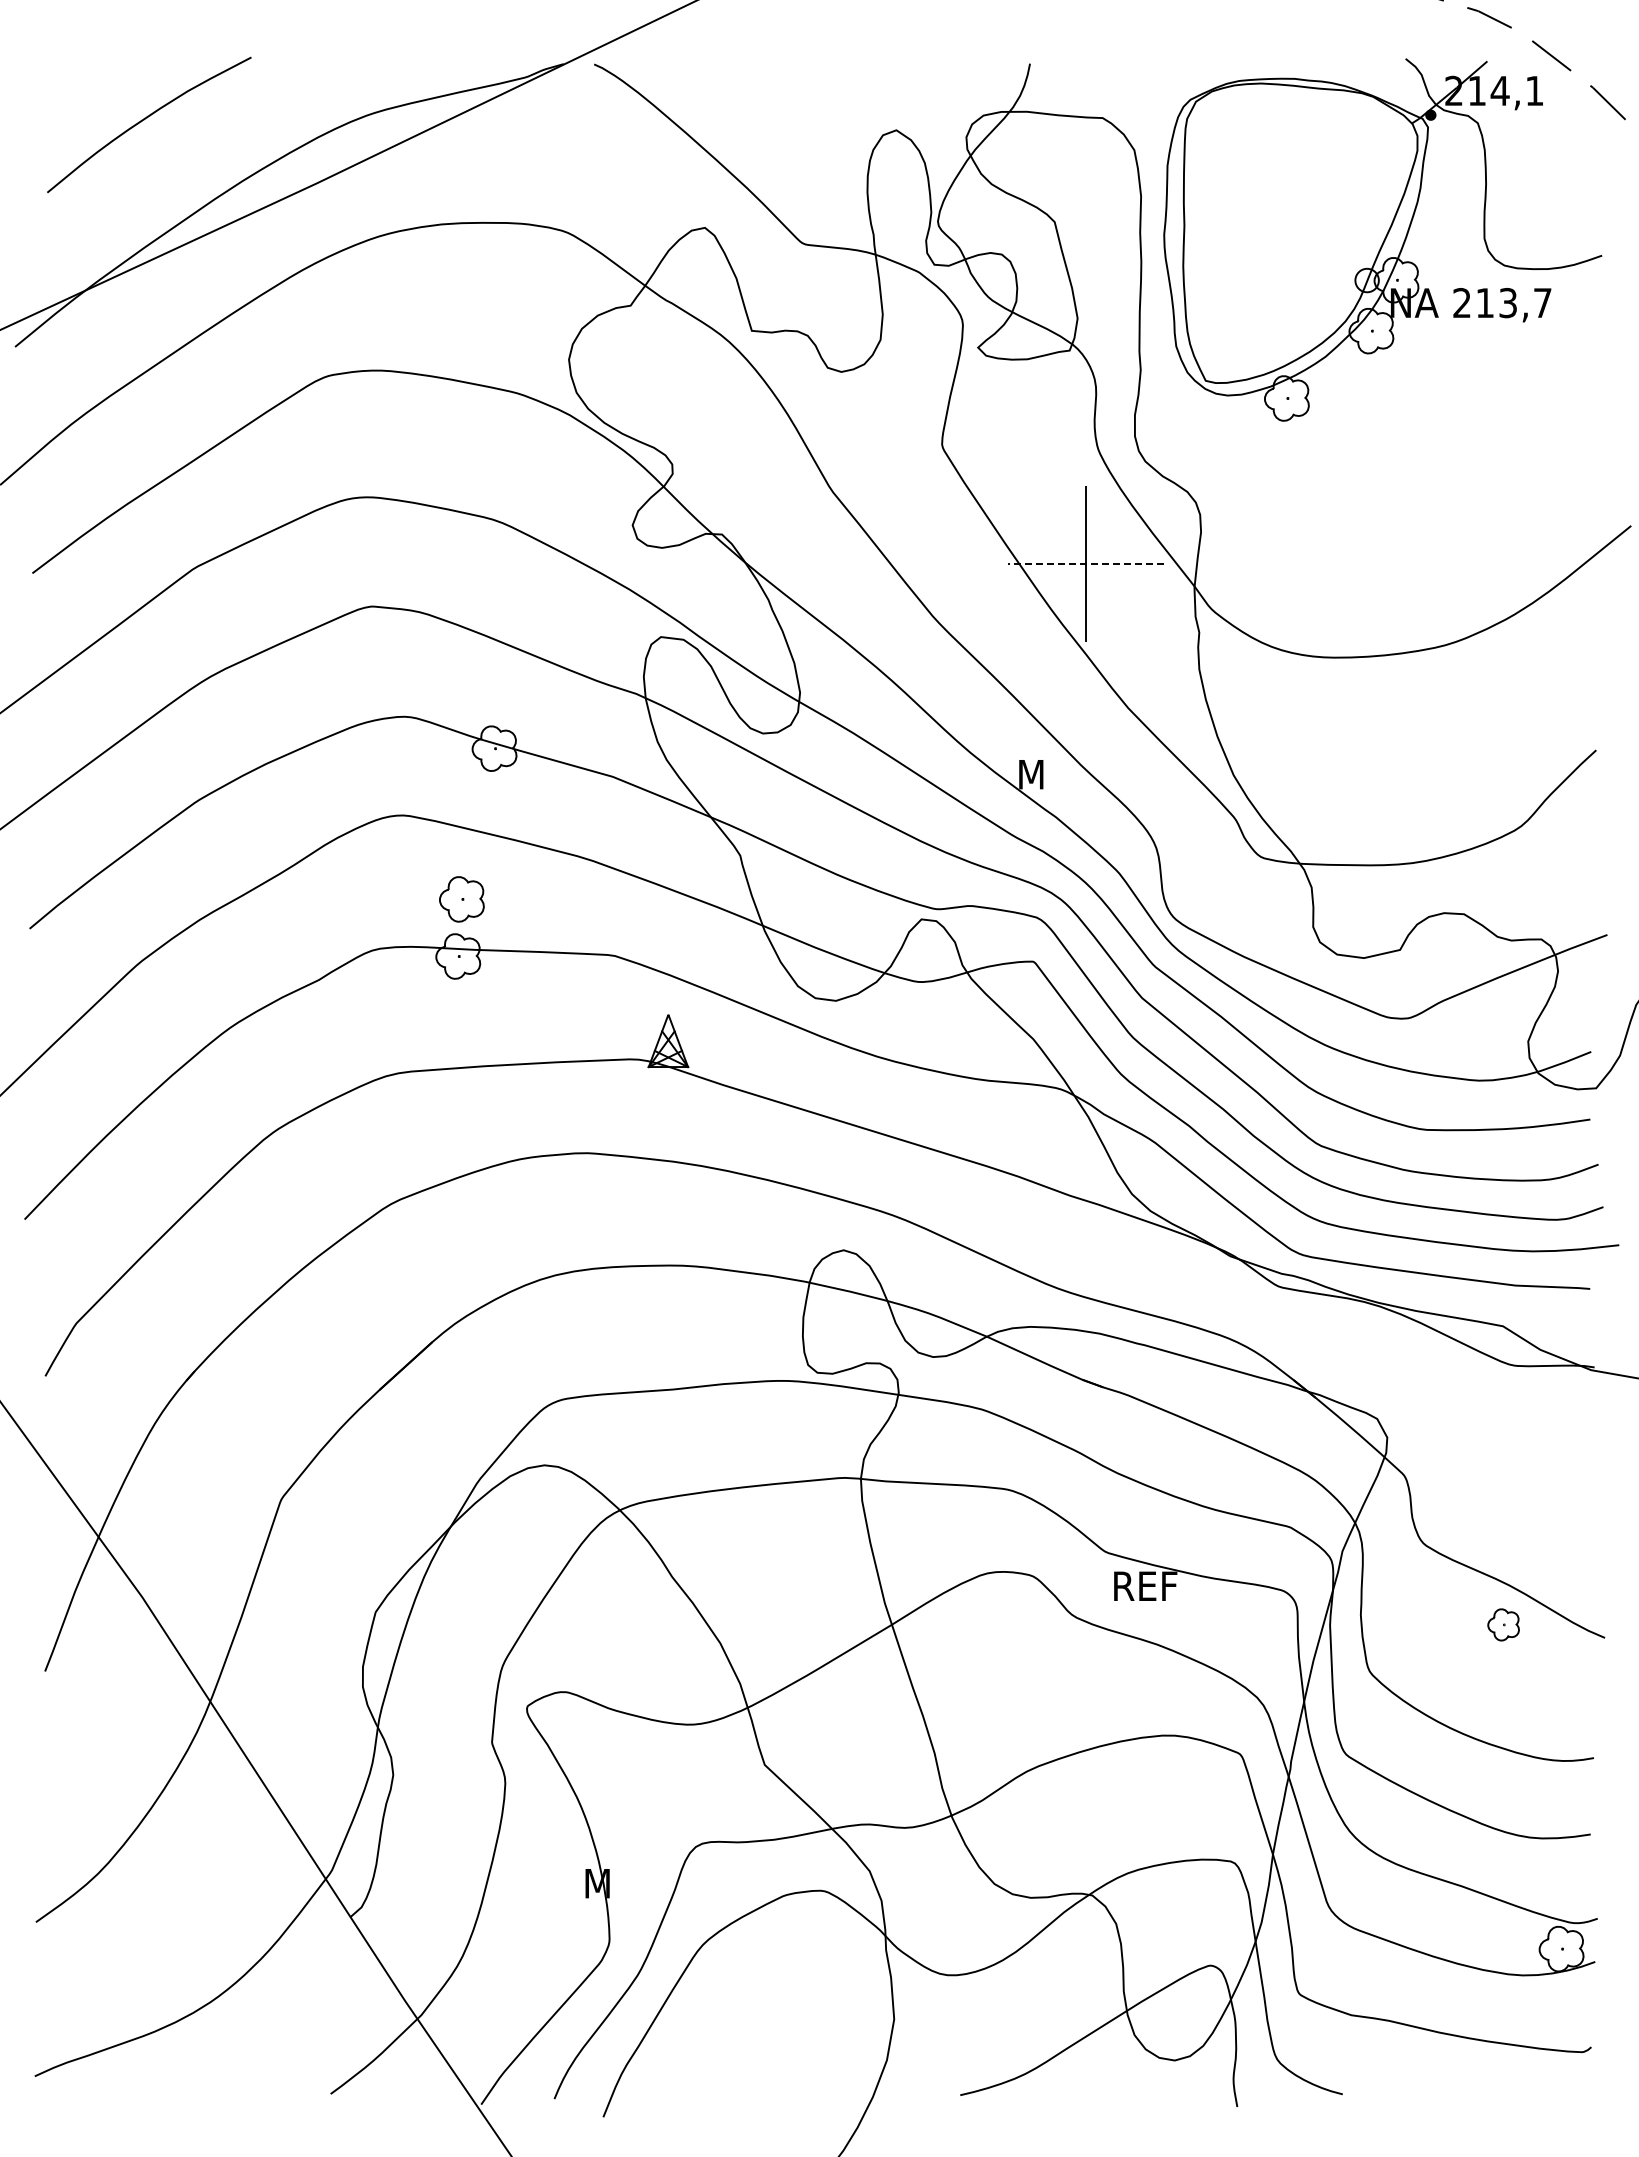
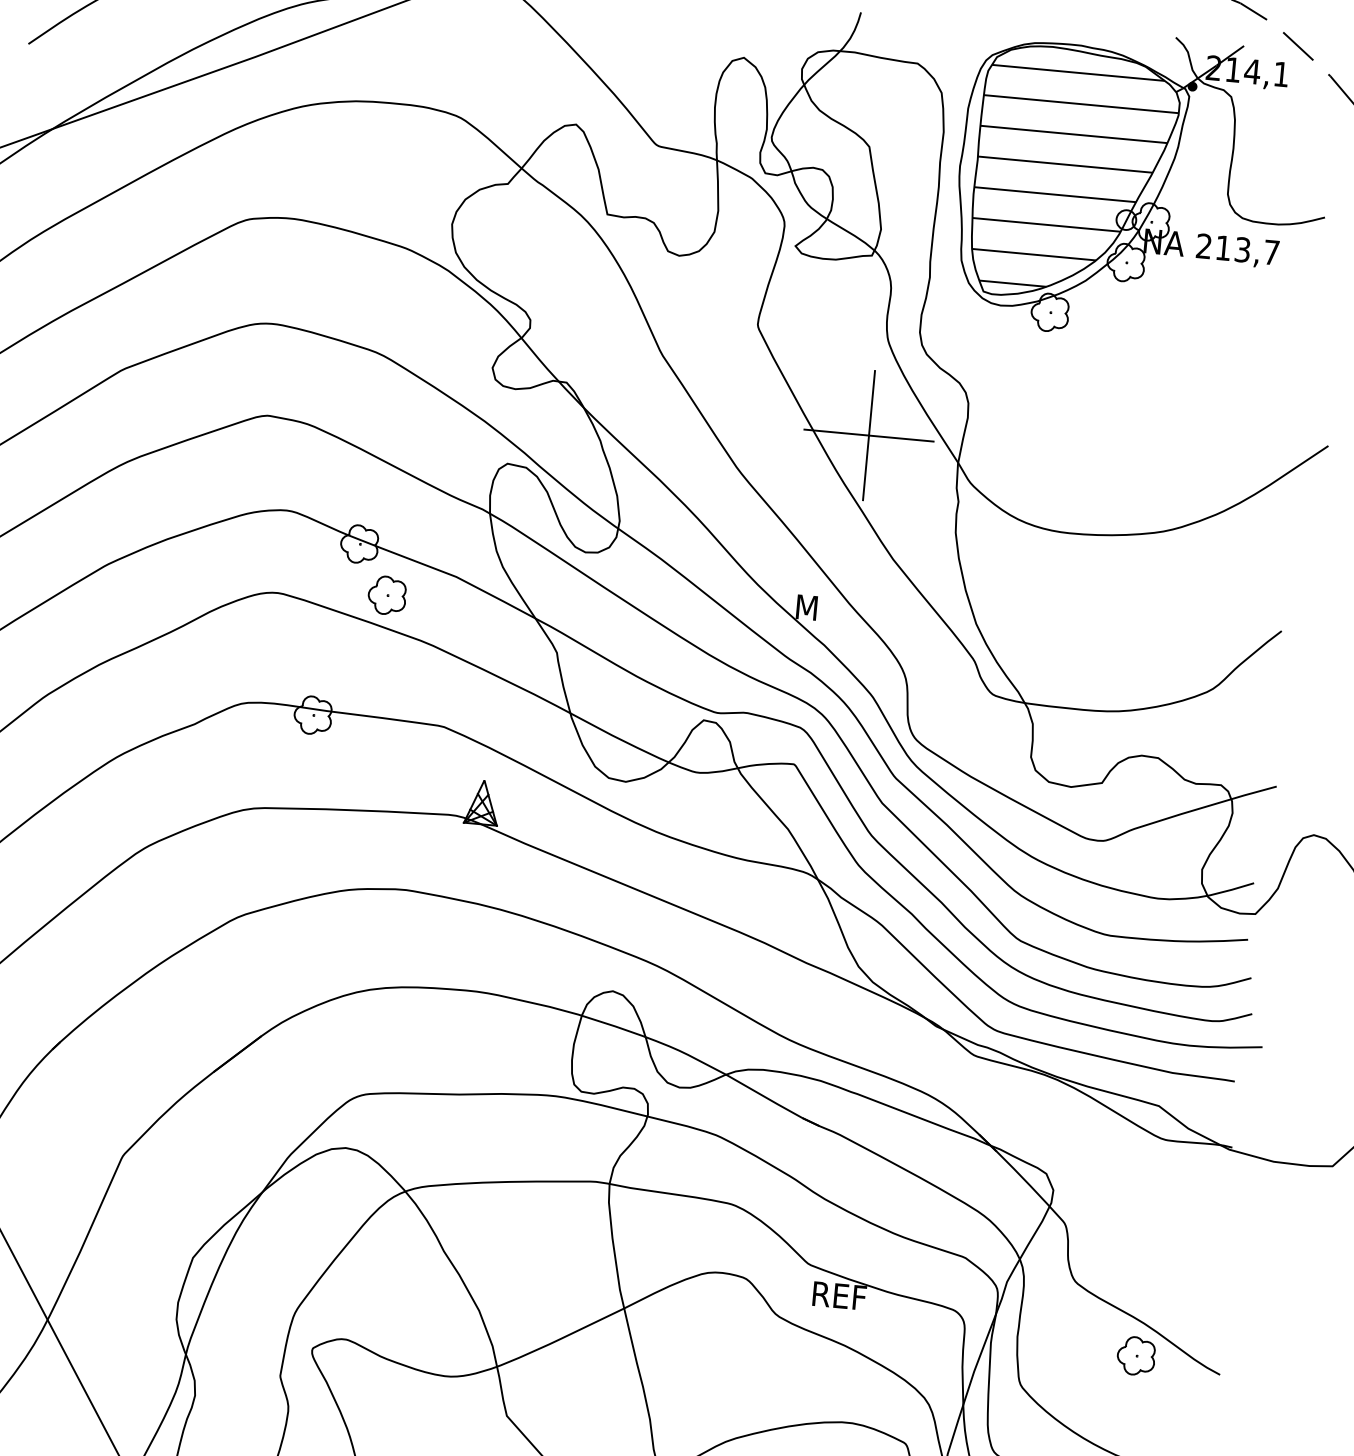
hatch: (1300, 239) -> (1073, 180), added
line: (1085, 564) -> (868, 435), dashed -> solid
part: (461, 899) -> (386, 595), moved
part: (1503, 1624) -> (1136, 1355), size x1.43

